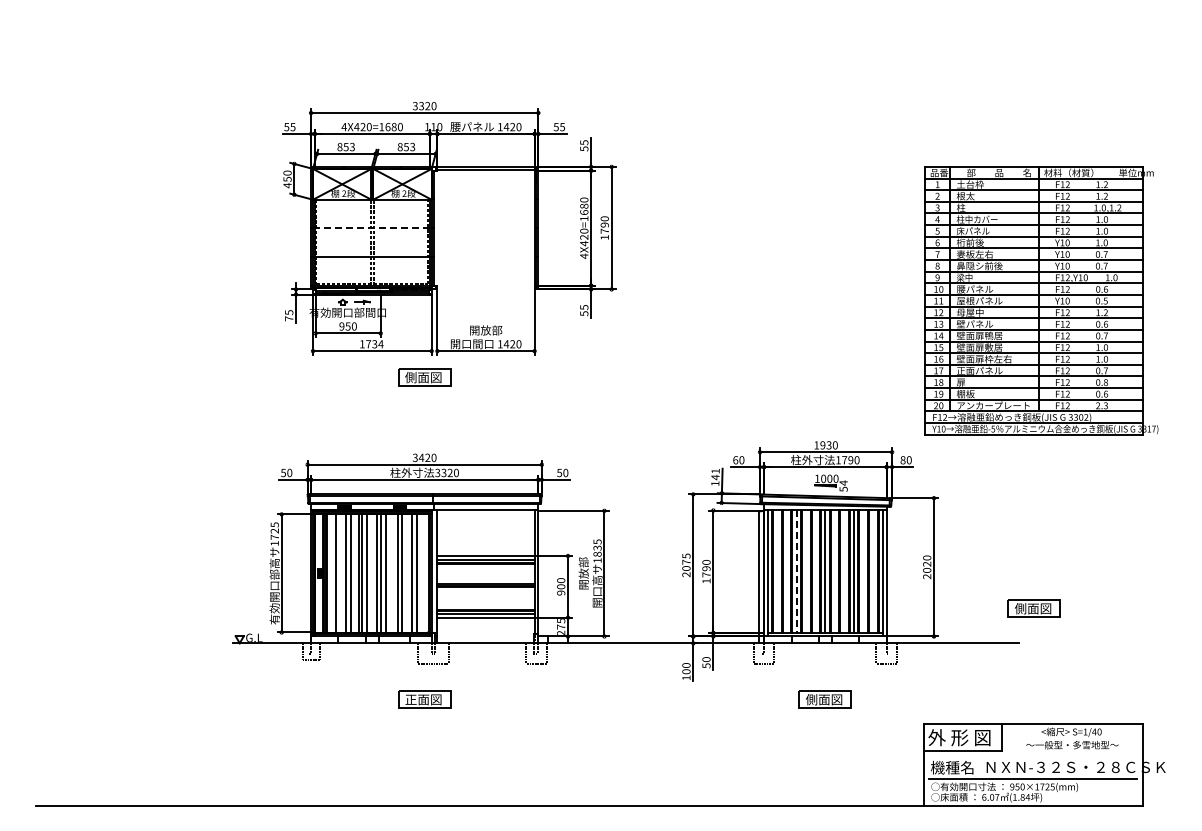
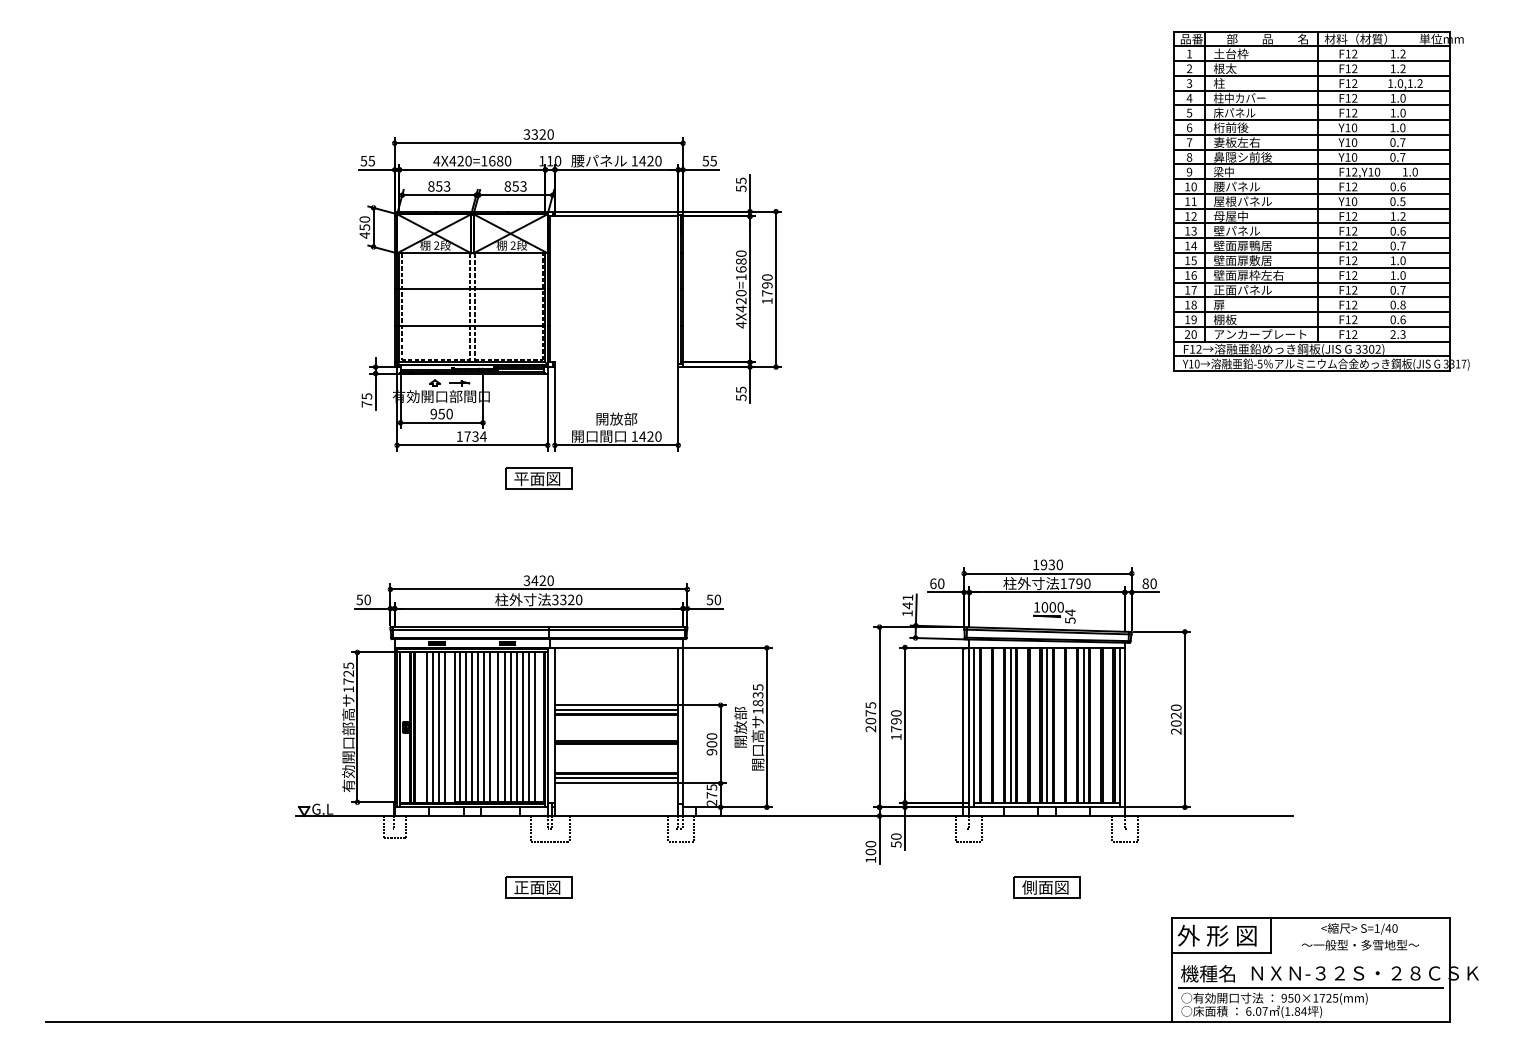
line: (372, 228) -> (472, 289), dashed -> solid
part: (1041, 300) -> (1321, 200), moved
text: (410, 377) -> (520, 478), 側面図 -> 平面図
line: (796, 572) -> (1010, 726), dashed -> solid
line: (341, 573) -> (433, 727), added
line: (371, 573) -> (471, 727), added
line: (392, 573) -> (497, 727), added
line: (407, 573) -> (517, 727), added
line: (421, 573) -> (534, 727), added
part: (1033, 608) -> (1311, 771), removed

